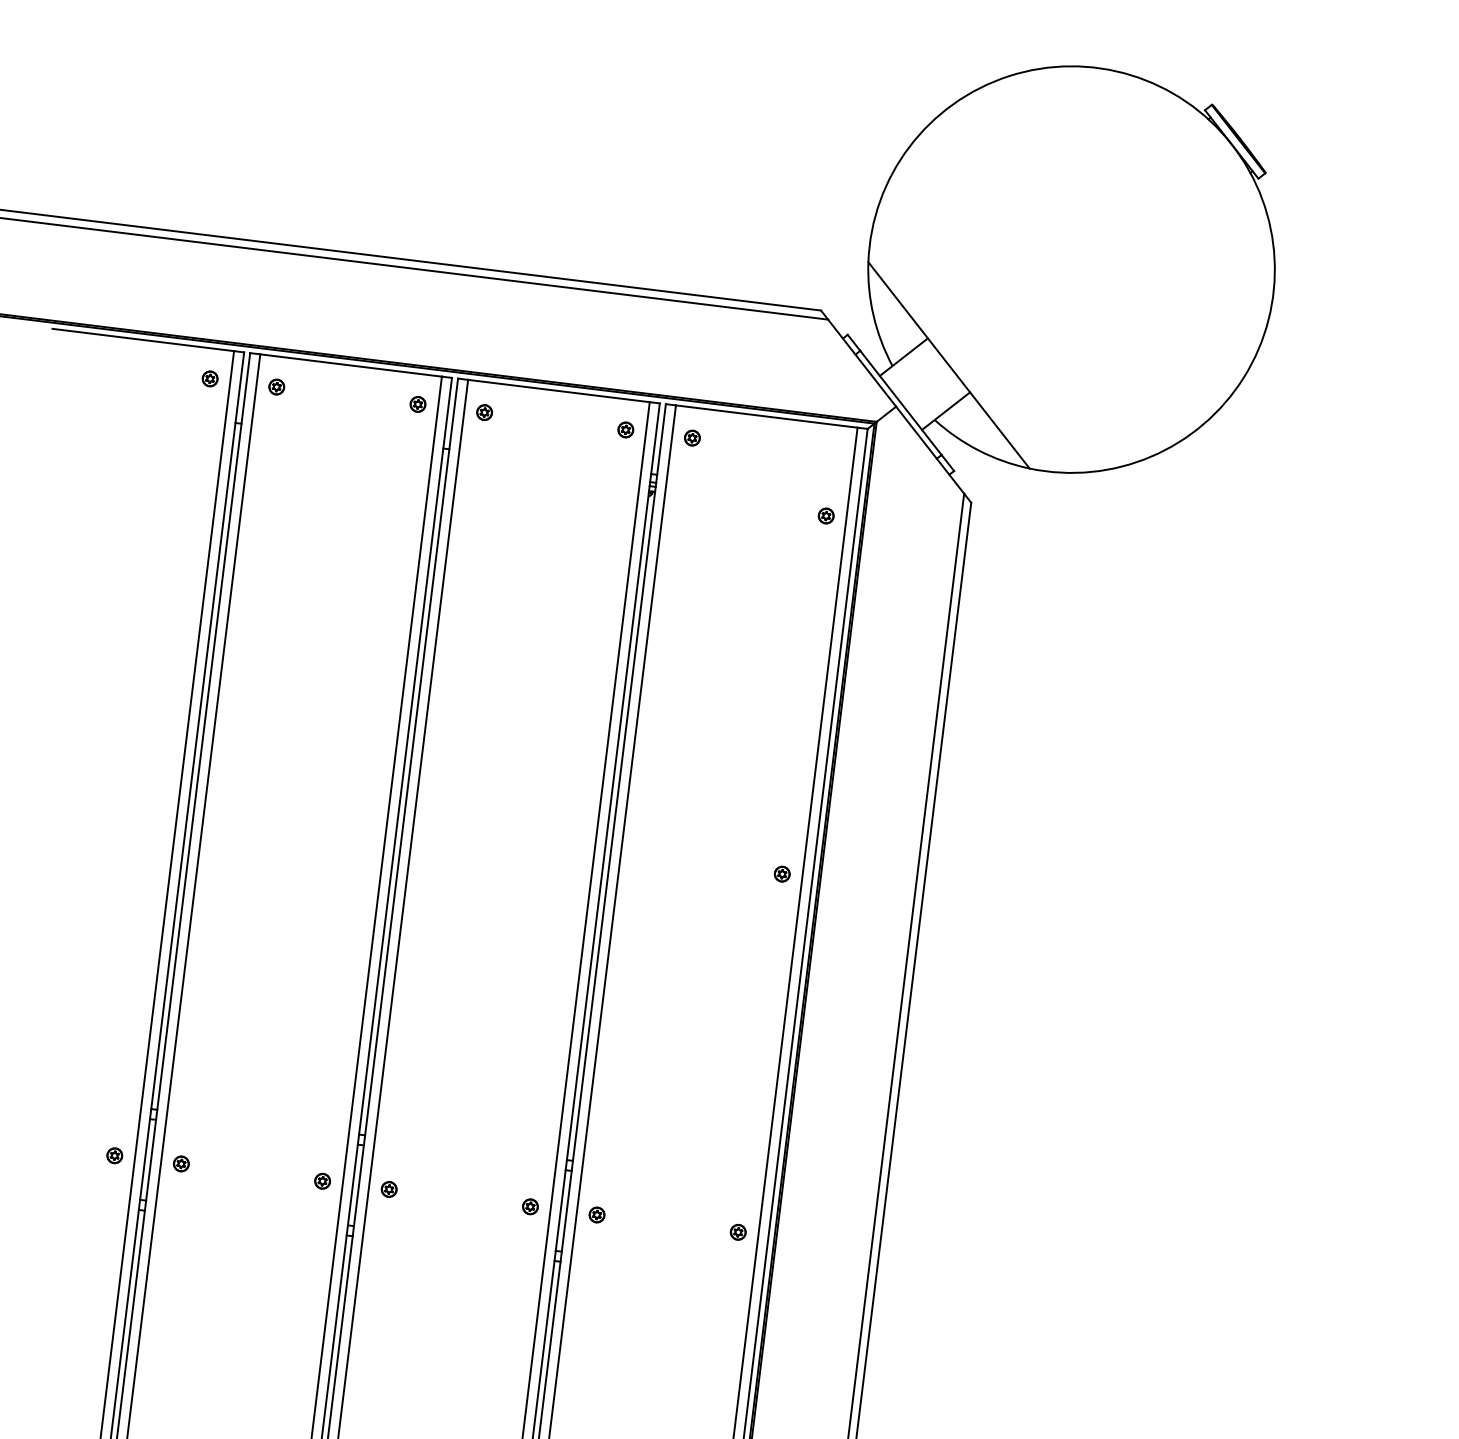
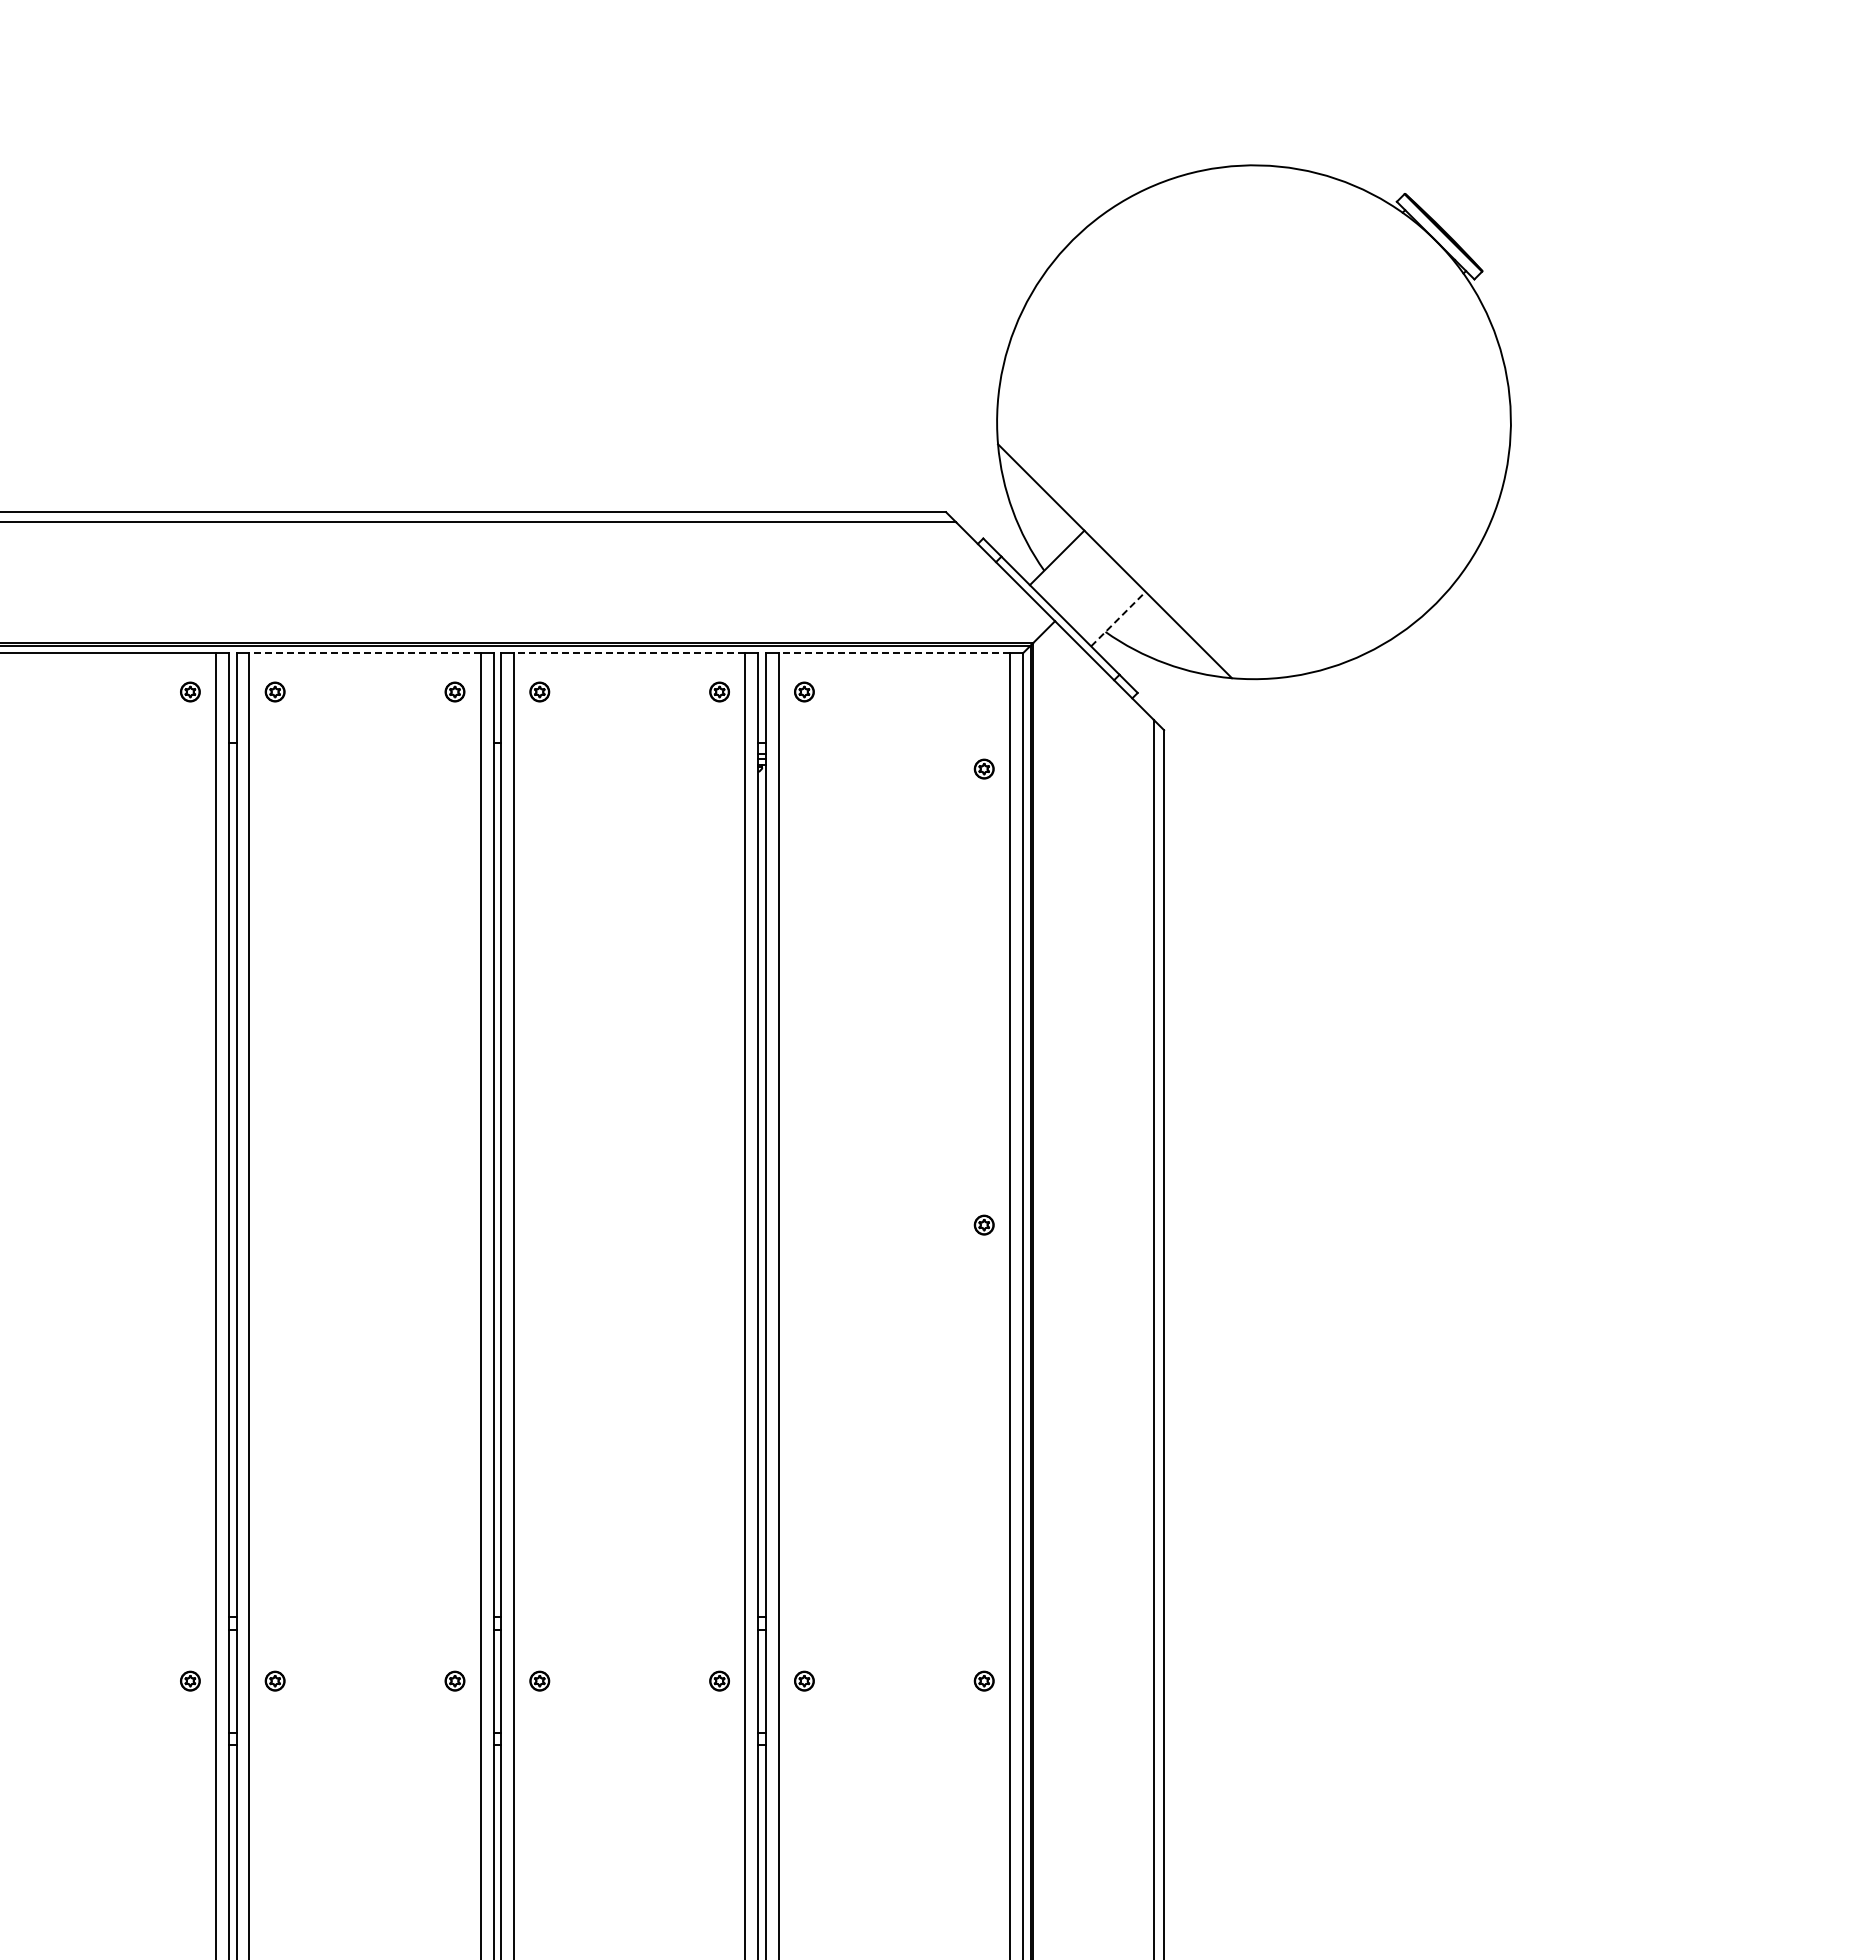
line: (351, 365) -> (365, 653), solid -> dashed
line: (558, 391) -> (629, 653), solid -> dashed
line: (946, 411) -> (1118, 619), solid -> dashed
line: (766, 416) -> (894, 653), solid -> dashed

